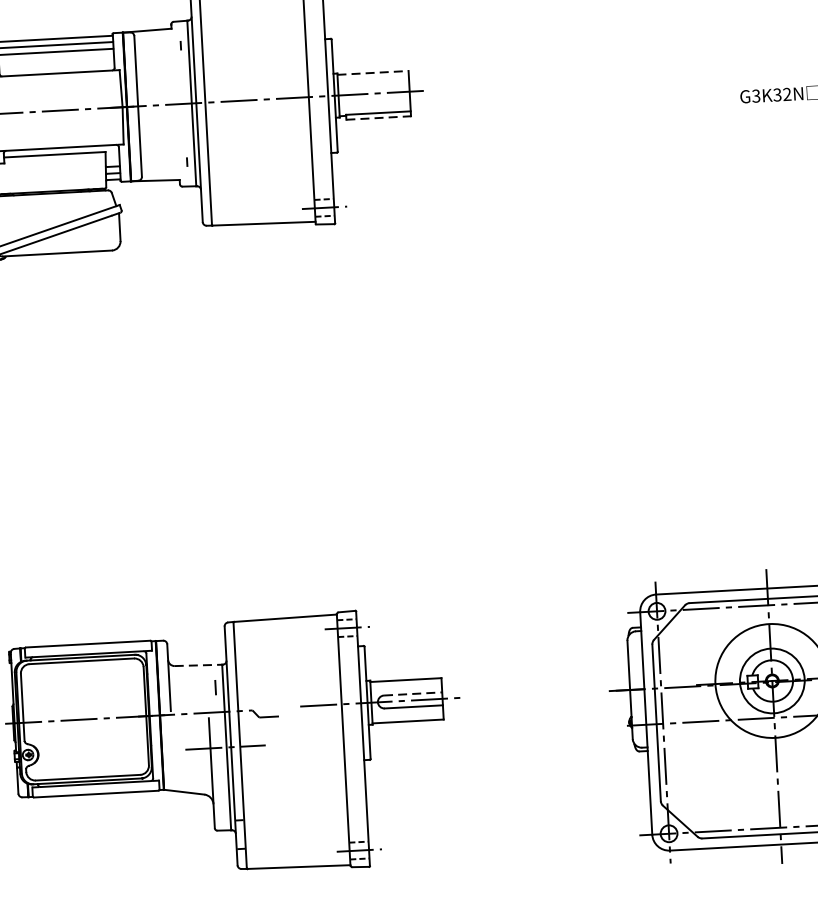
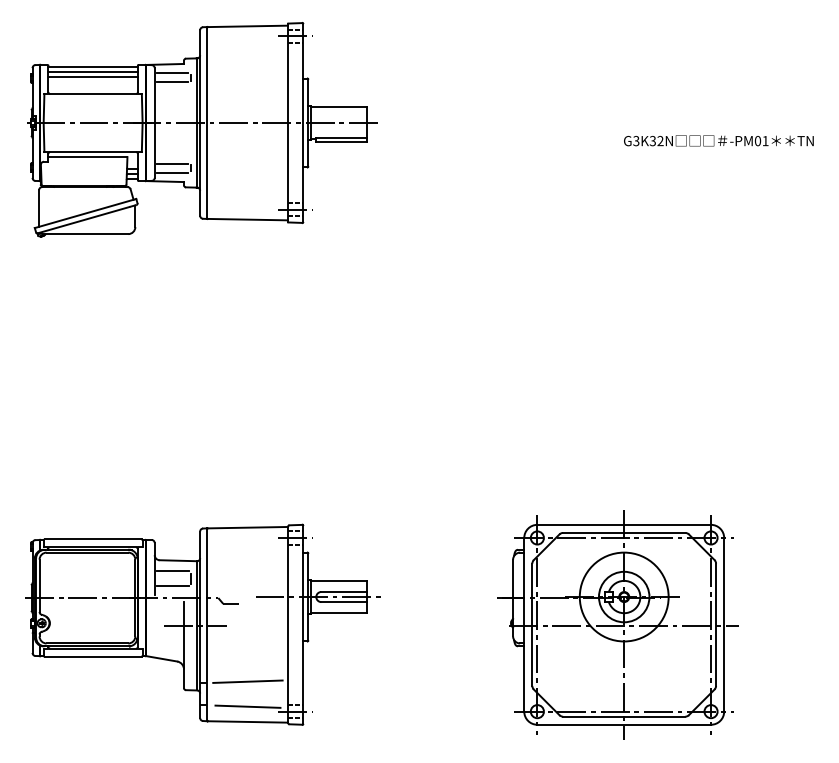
line: (157, 41) -> (172, 73), added
line: (158, 53) -> (172, 82), added
line: (372, 72) -> (338, 106), dashed -> solid
line: (379, 118) -> (342, 142), dashed -> solid
line: (163, 157) -> (172, 163), added
line: (164, 168) -> (172, 172), added
line: (198, 665) -> (178, 560), dashed -> solid
line: (191, 678) -> (172, 570), added
line: (413, 694) -> (344, 592), dashed -> solid
line: (192, 697) -> (172, 585), added
line: (295, 815) -> (247, 681), added
line: (297, 847) -> (247, 706), added

